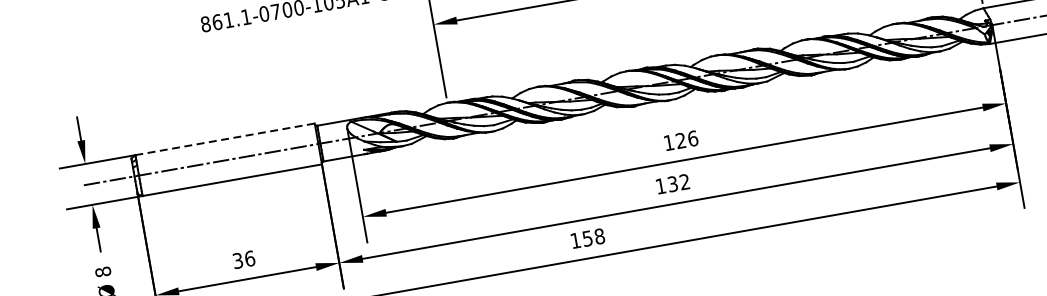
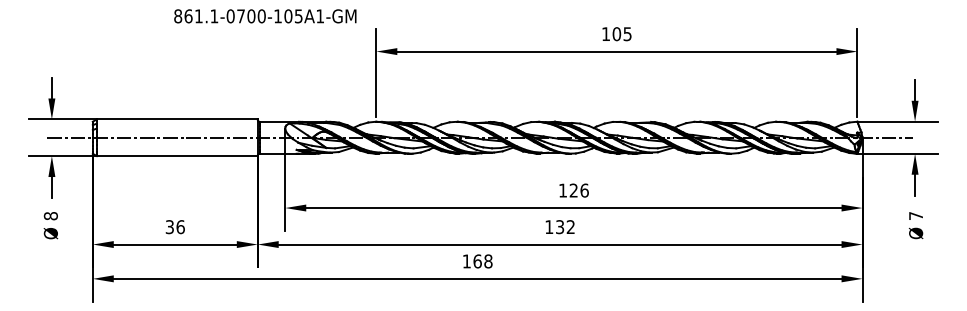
line: (224, 139) -> (176, 119), dashed -> solid
text: (587, 238) -> (477, 261), 158 -> 168

